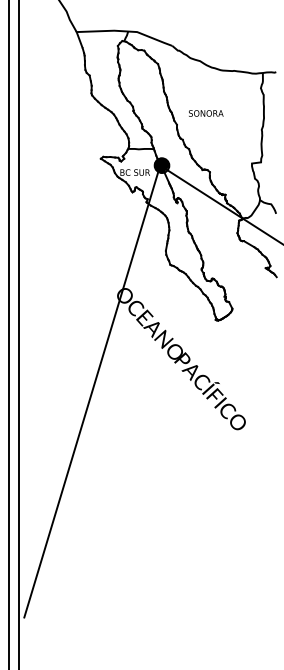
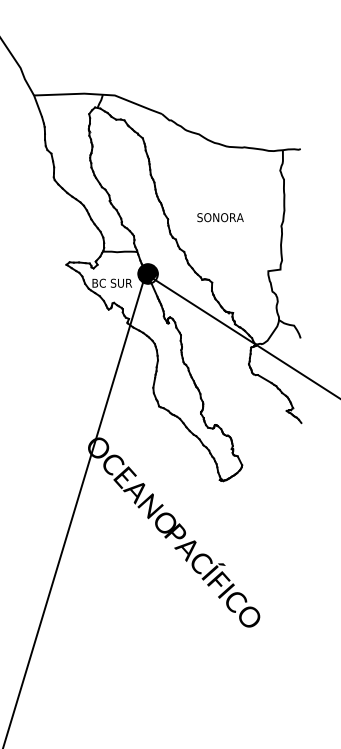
text: (206, 113) -> (220, 217), moved

